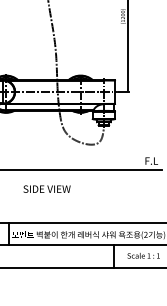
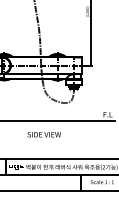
text: (46, 188) -> (43, 134), moved

